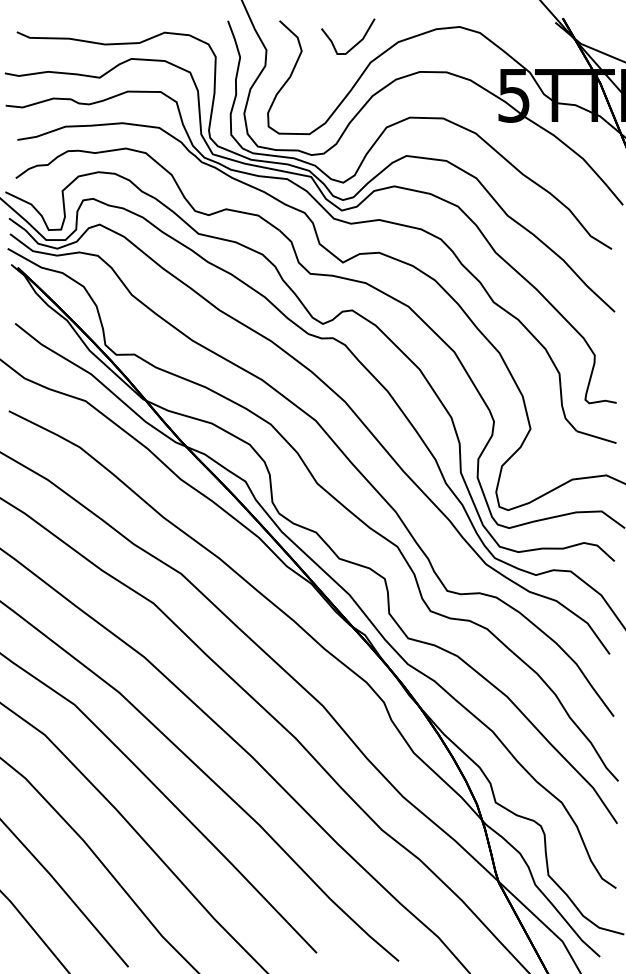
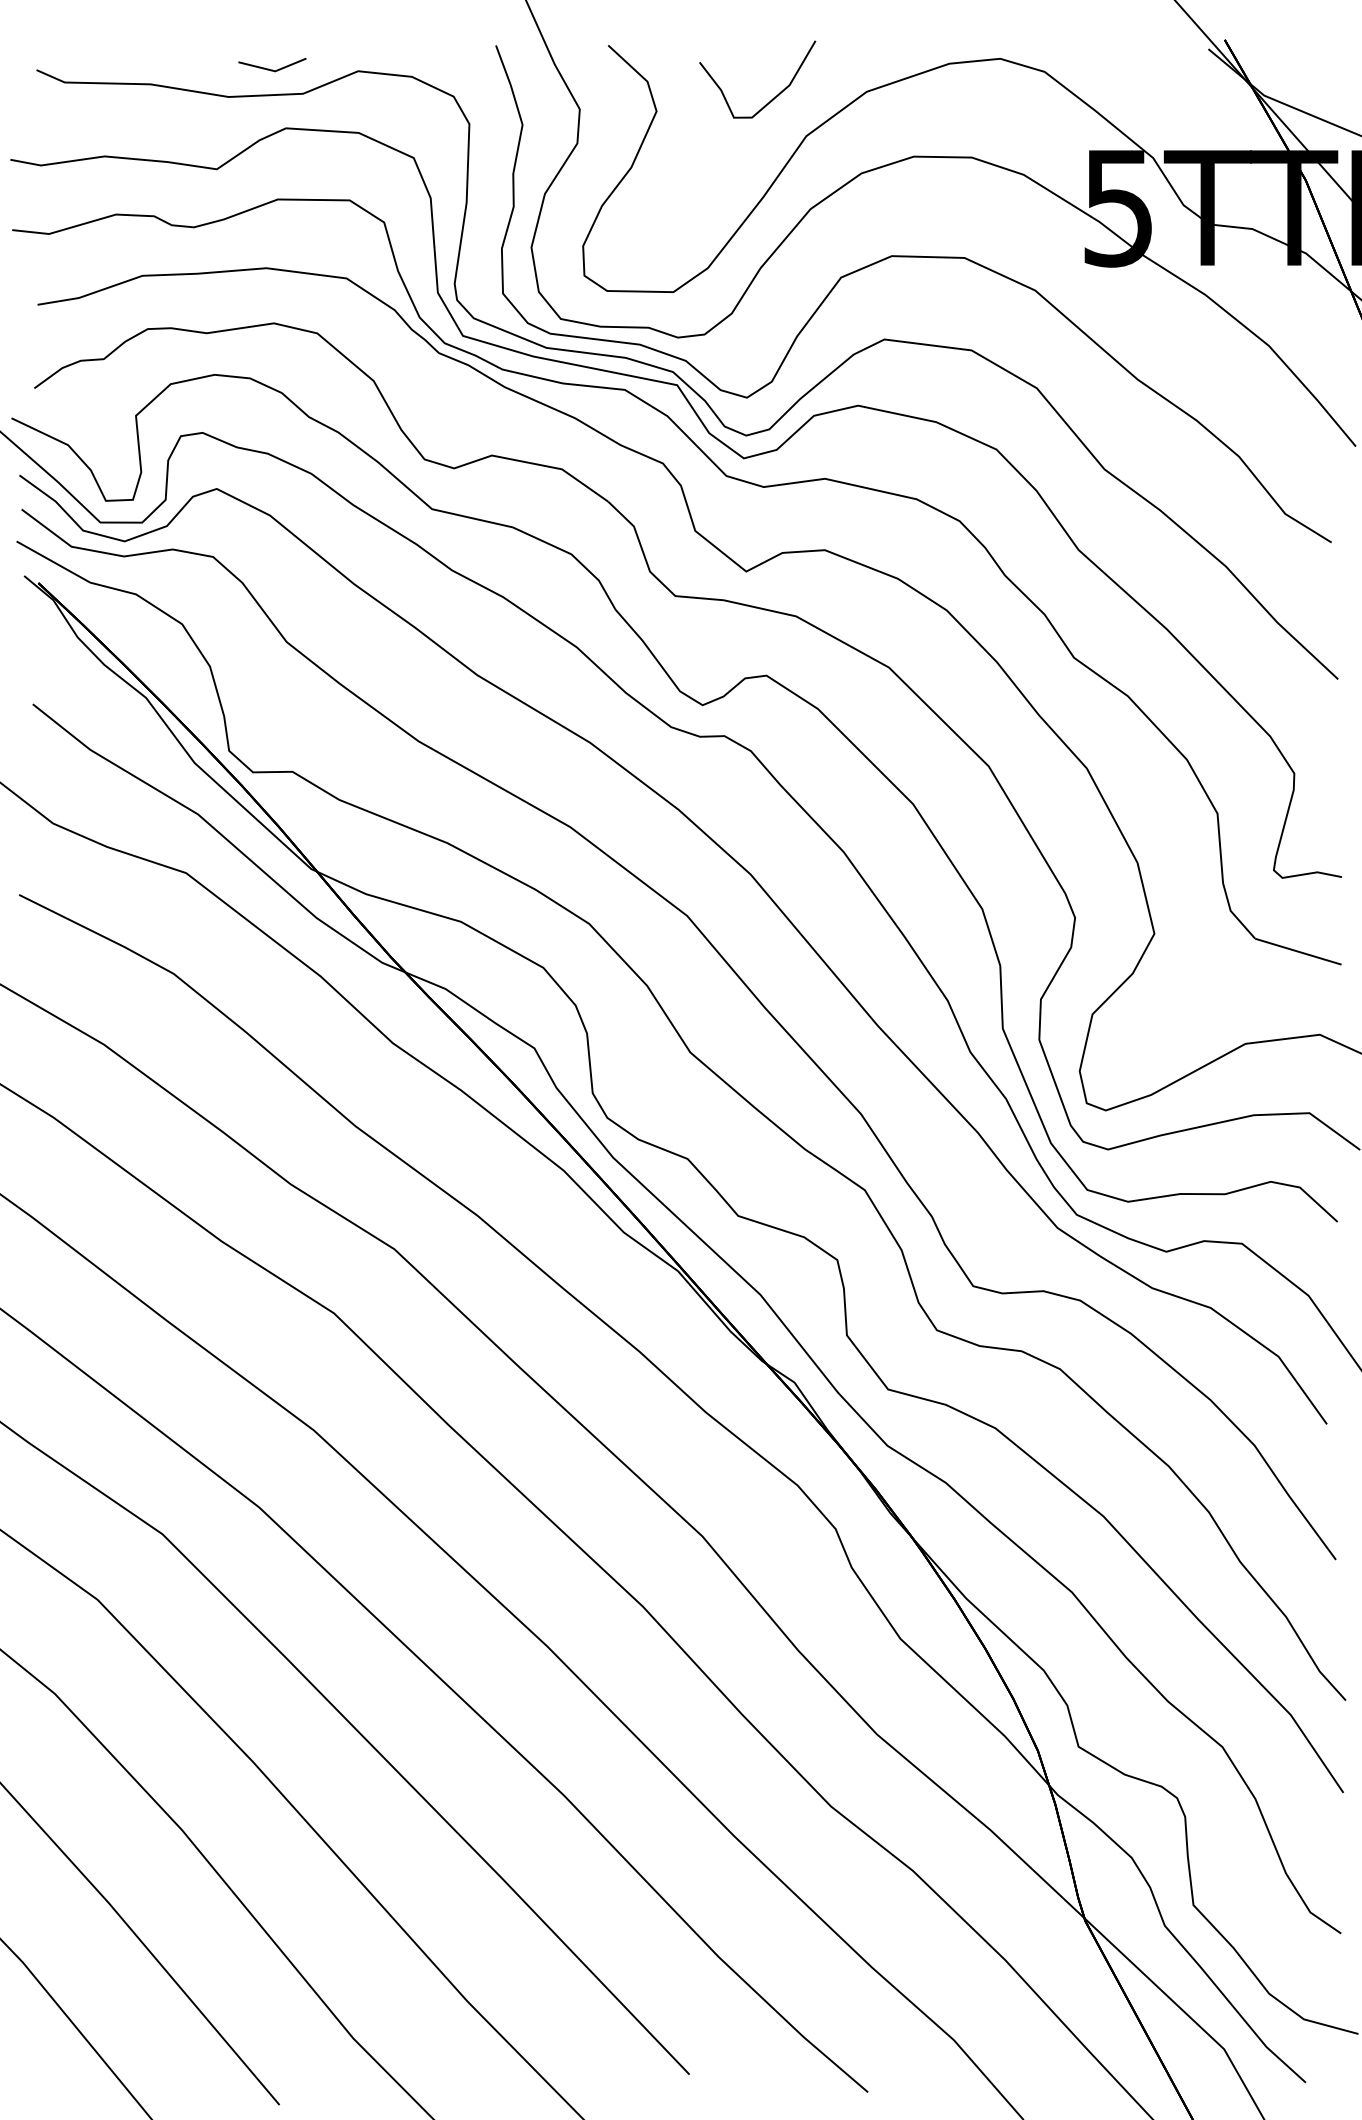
line: (124, 31) -> (270, 68), added

